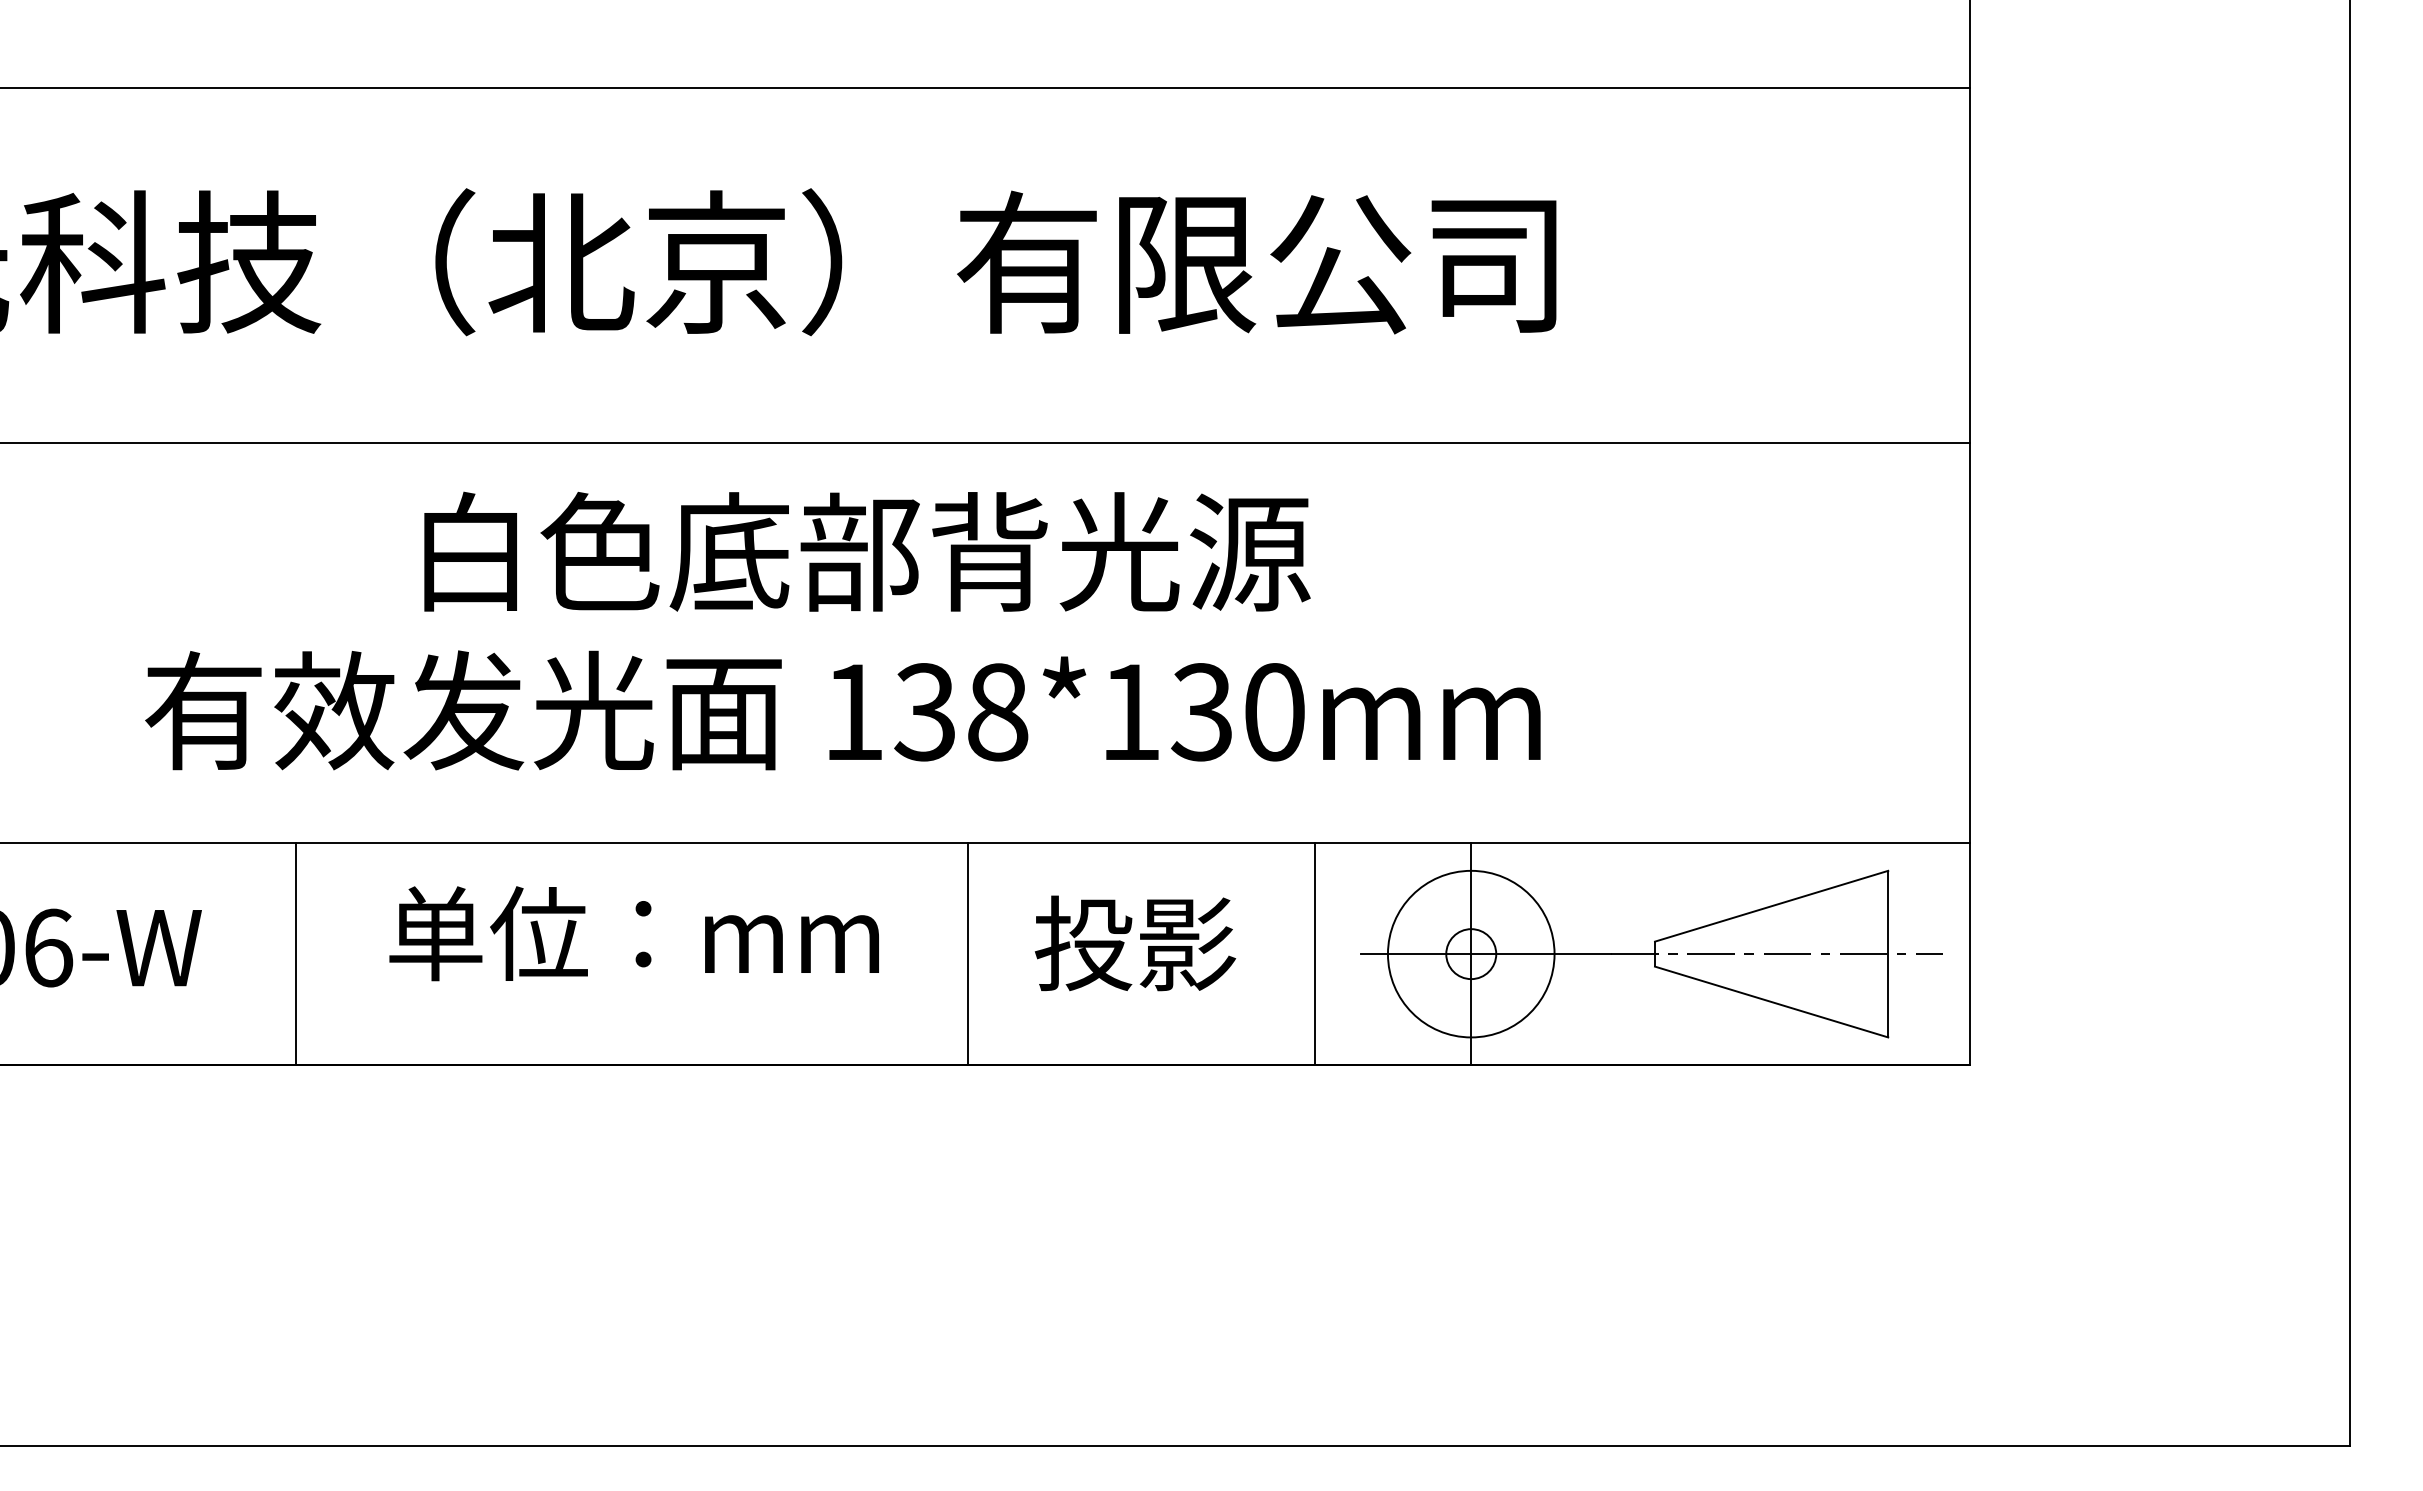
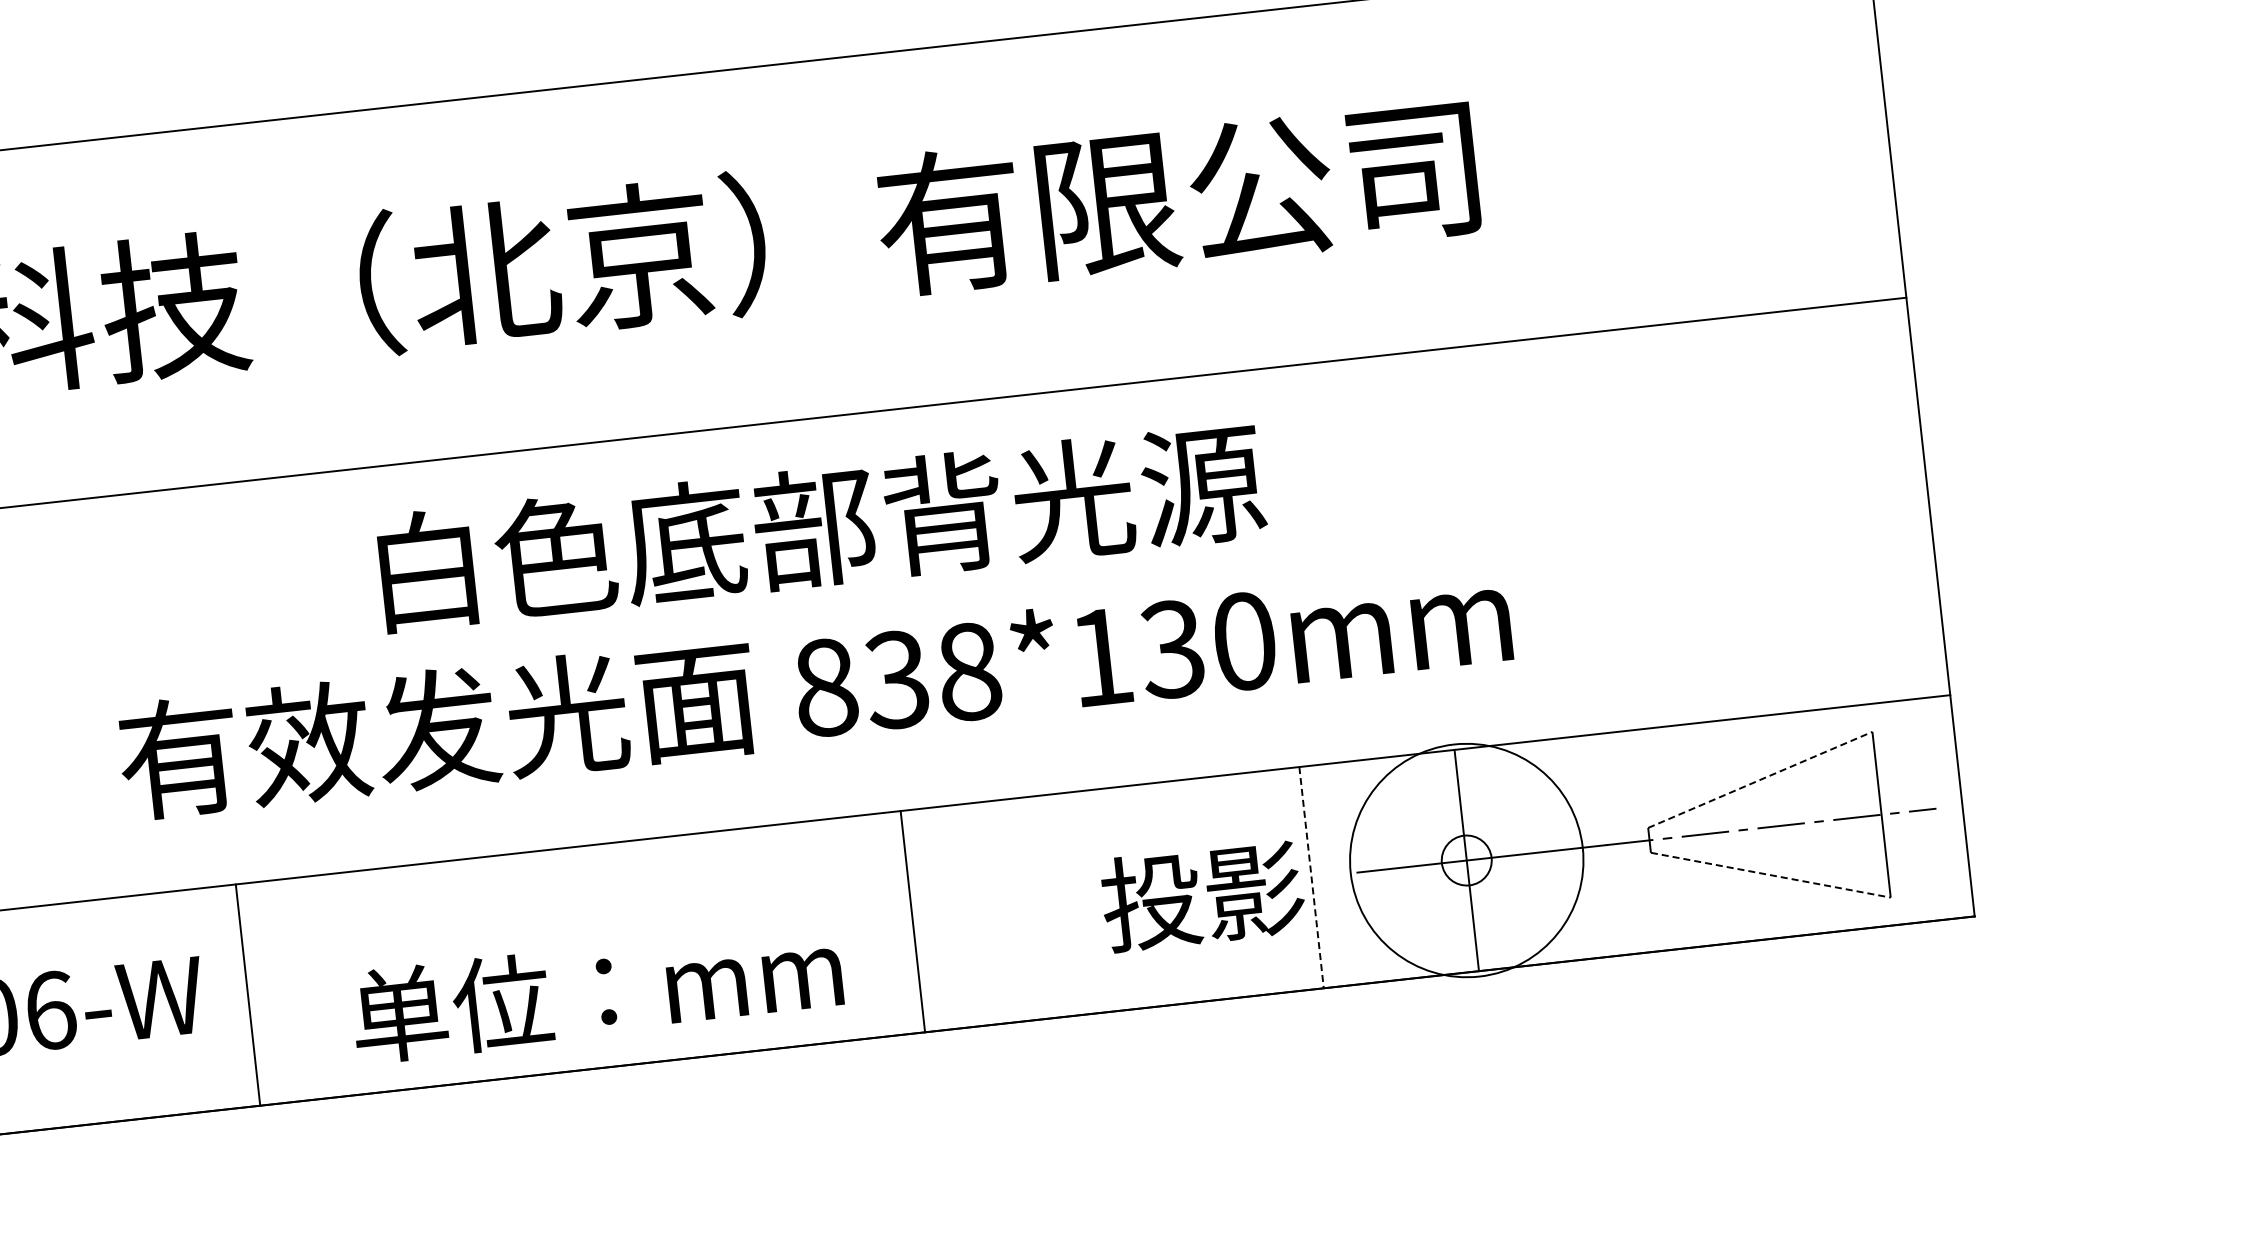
text: (854, 712) -> (826, 687), 138*130mm -> 838*130mm
line: (1771, 906) -> (1760, 780), solid -> dashed
text: (633, 933) -> (596, 992), moved
text: (1135, 943) -> (1203, 896), moved
line: (296, 953) -> (248, 994), moved
line: (967, 953) -> (912, 921), moved
circle: (1470, 953) -> (1465, 859), size x1.4
line: (1315, 954) -> (1311, 878), solid -> dashed
line: (1771, 1002) -> (1770, 875), solid -> dashed

